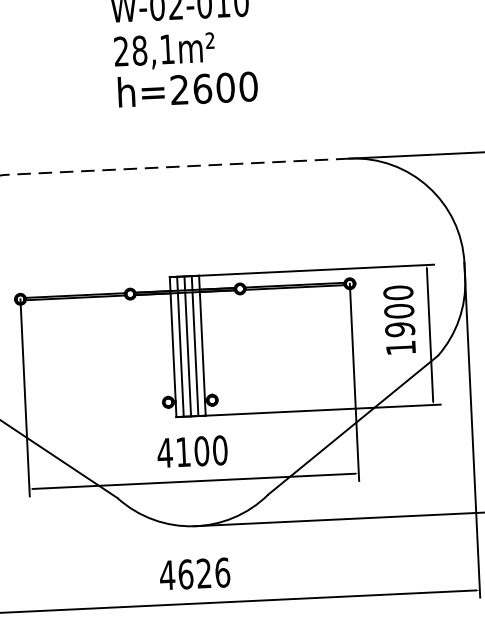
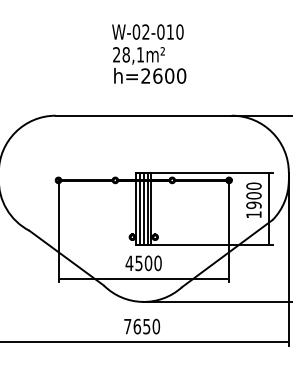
line: (178, 166) -> (143, 115), dashed -> solid
text: (182, 452) -> (138, 263), 4100 -> 4500
text: (193, 573) -> (141, 326), 4626 -> 7650

